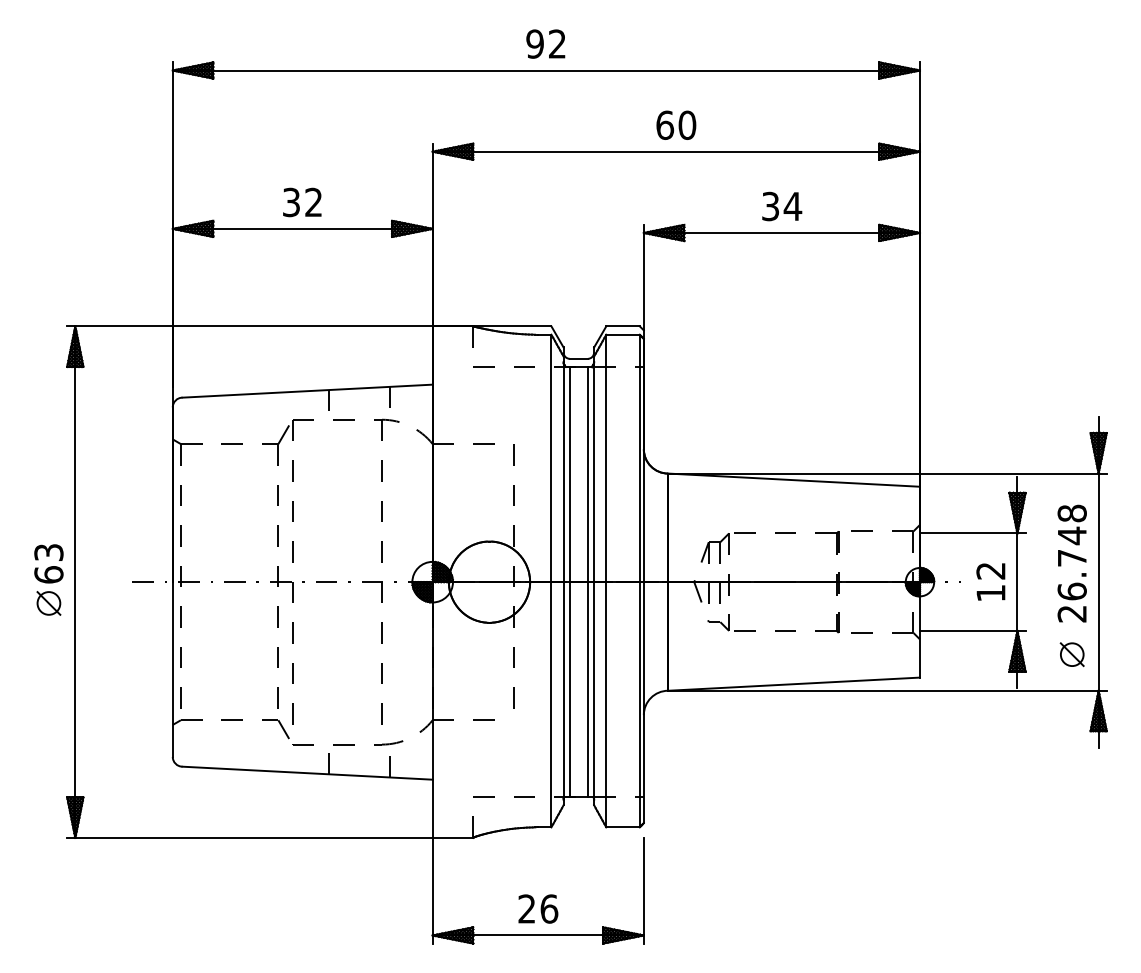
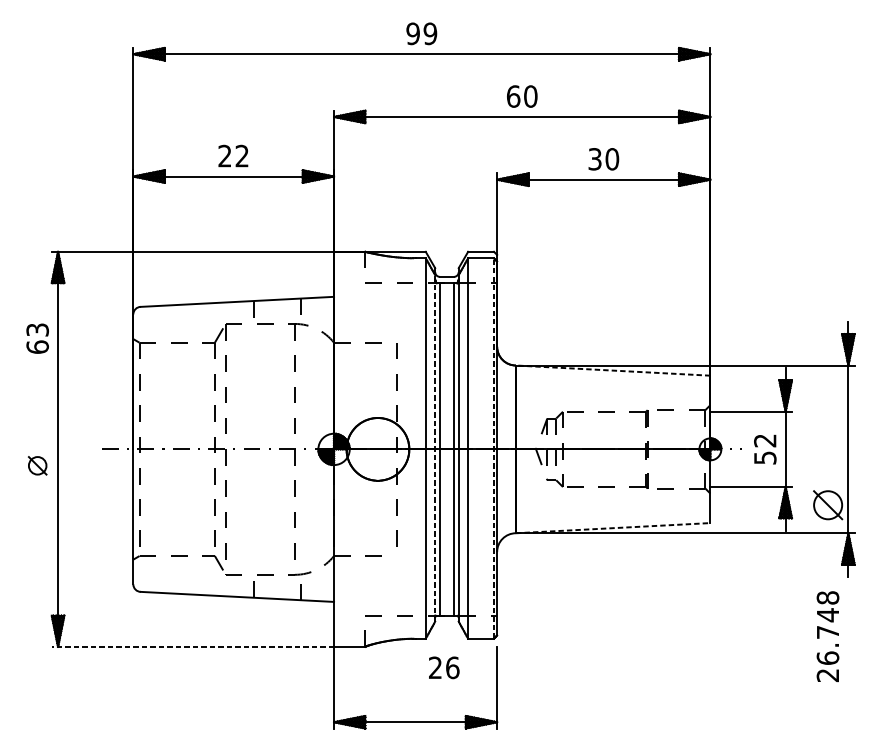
text: (557, 43) -> (430, 33), 92 -> 99
text: (291, 202) -> (225, 156), 32 -> 22
text: (792, 206) -> (611, 159), 34 -> 30
line: (793, 480) -> (612, 370), solid -> dashed
text: (48, 563) -> (37, 338), moved
text: (1071, 563) -> (827, 636), moved
line: (563, 580) -> (435, 448), solid -> dashed
line: (639, 580) -> (493, 448), solid -> dashed
text: (990, 593) -> (764, 458), 12 -> 52
part: (1071, 654) -> (827, 505), size x1.6
line: (794, 684) -> (613, 528), solid -> dashed
line: (249, 838) -> (192, 647), solid -> dashed
text: (538, 908) -> (444, 667), moved

